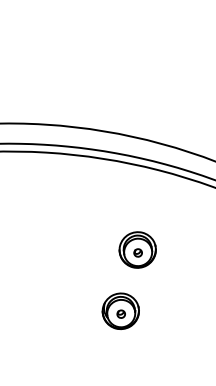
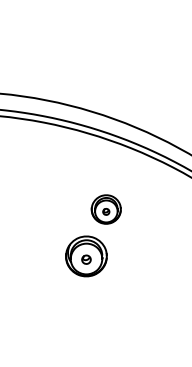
part: (120, 311) -> (86, 256), size x1.4

